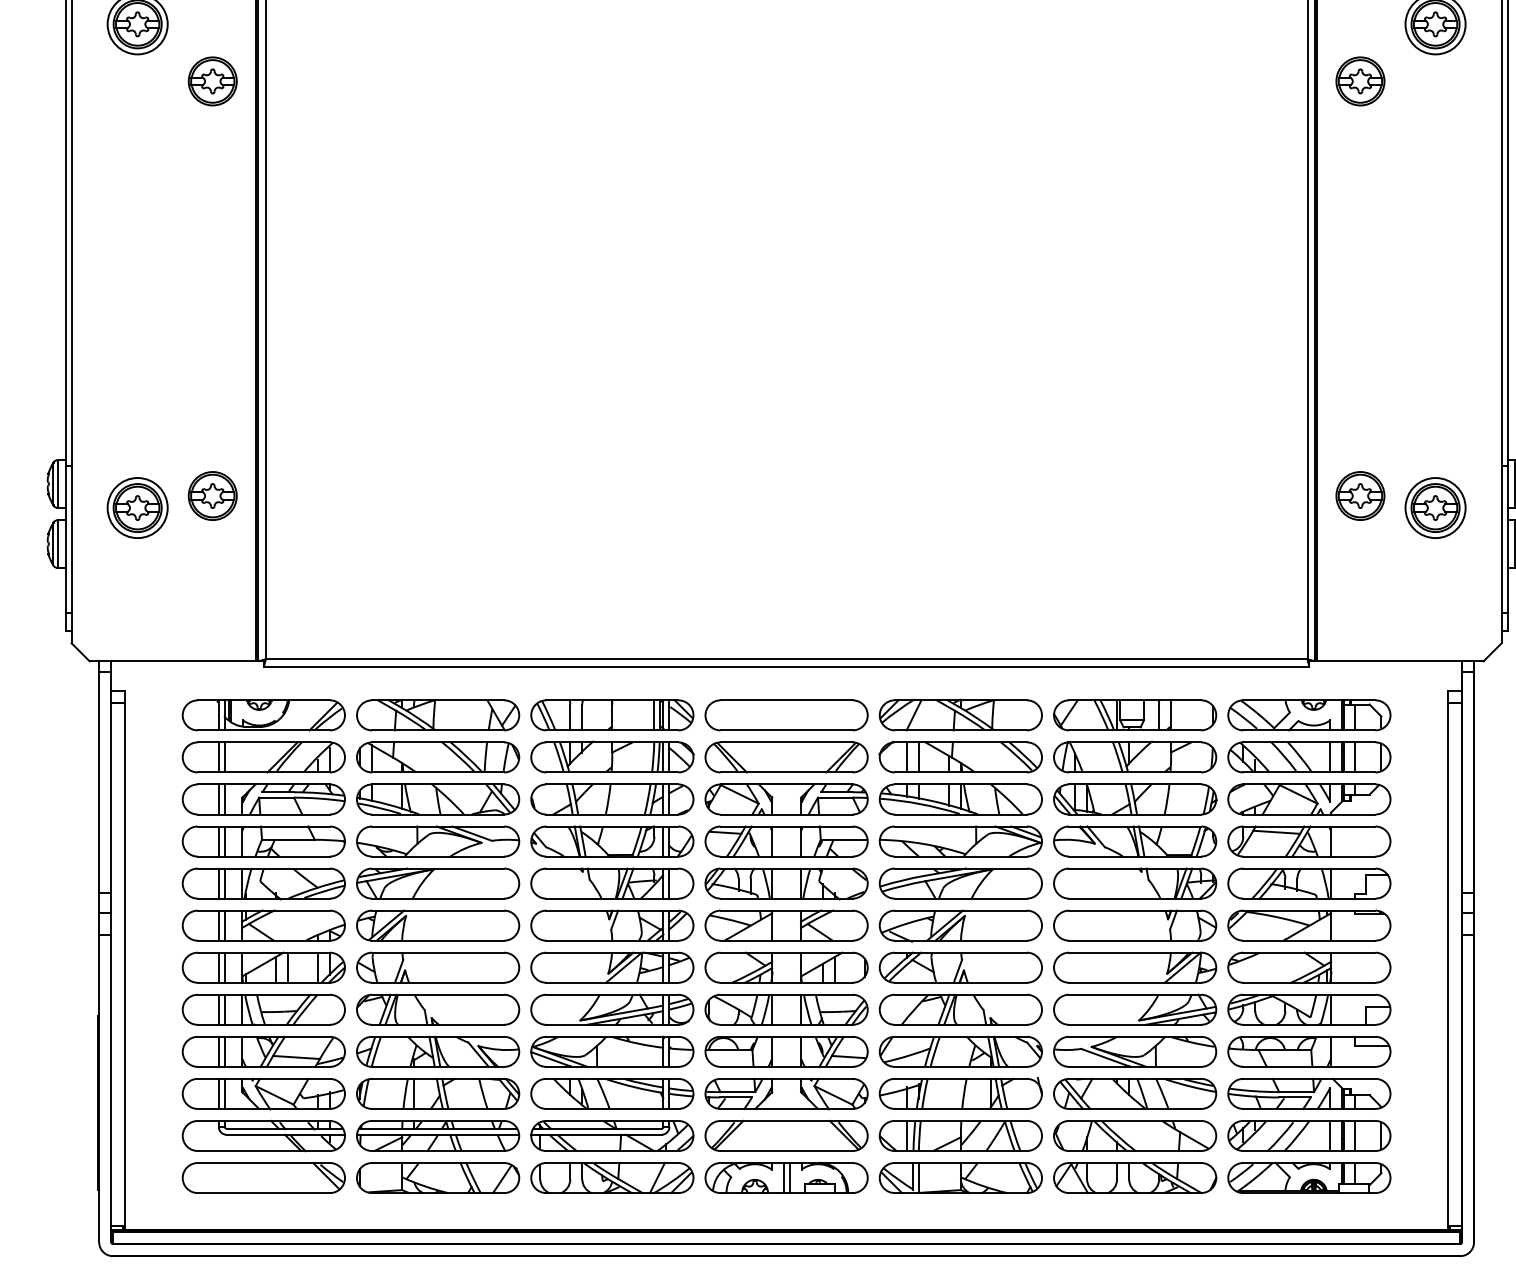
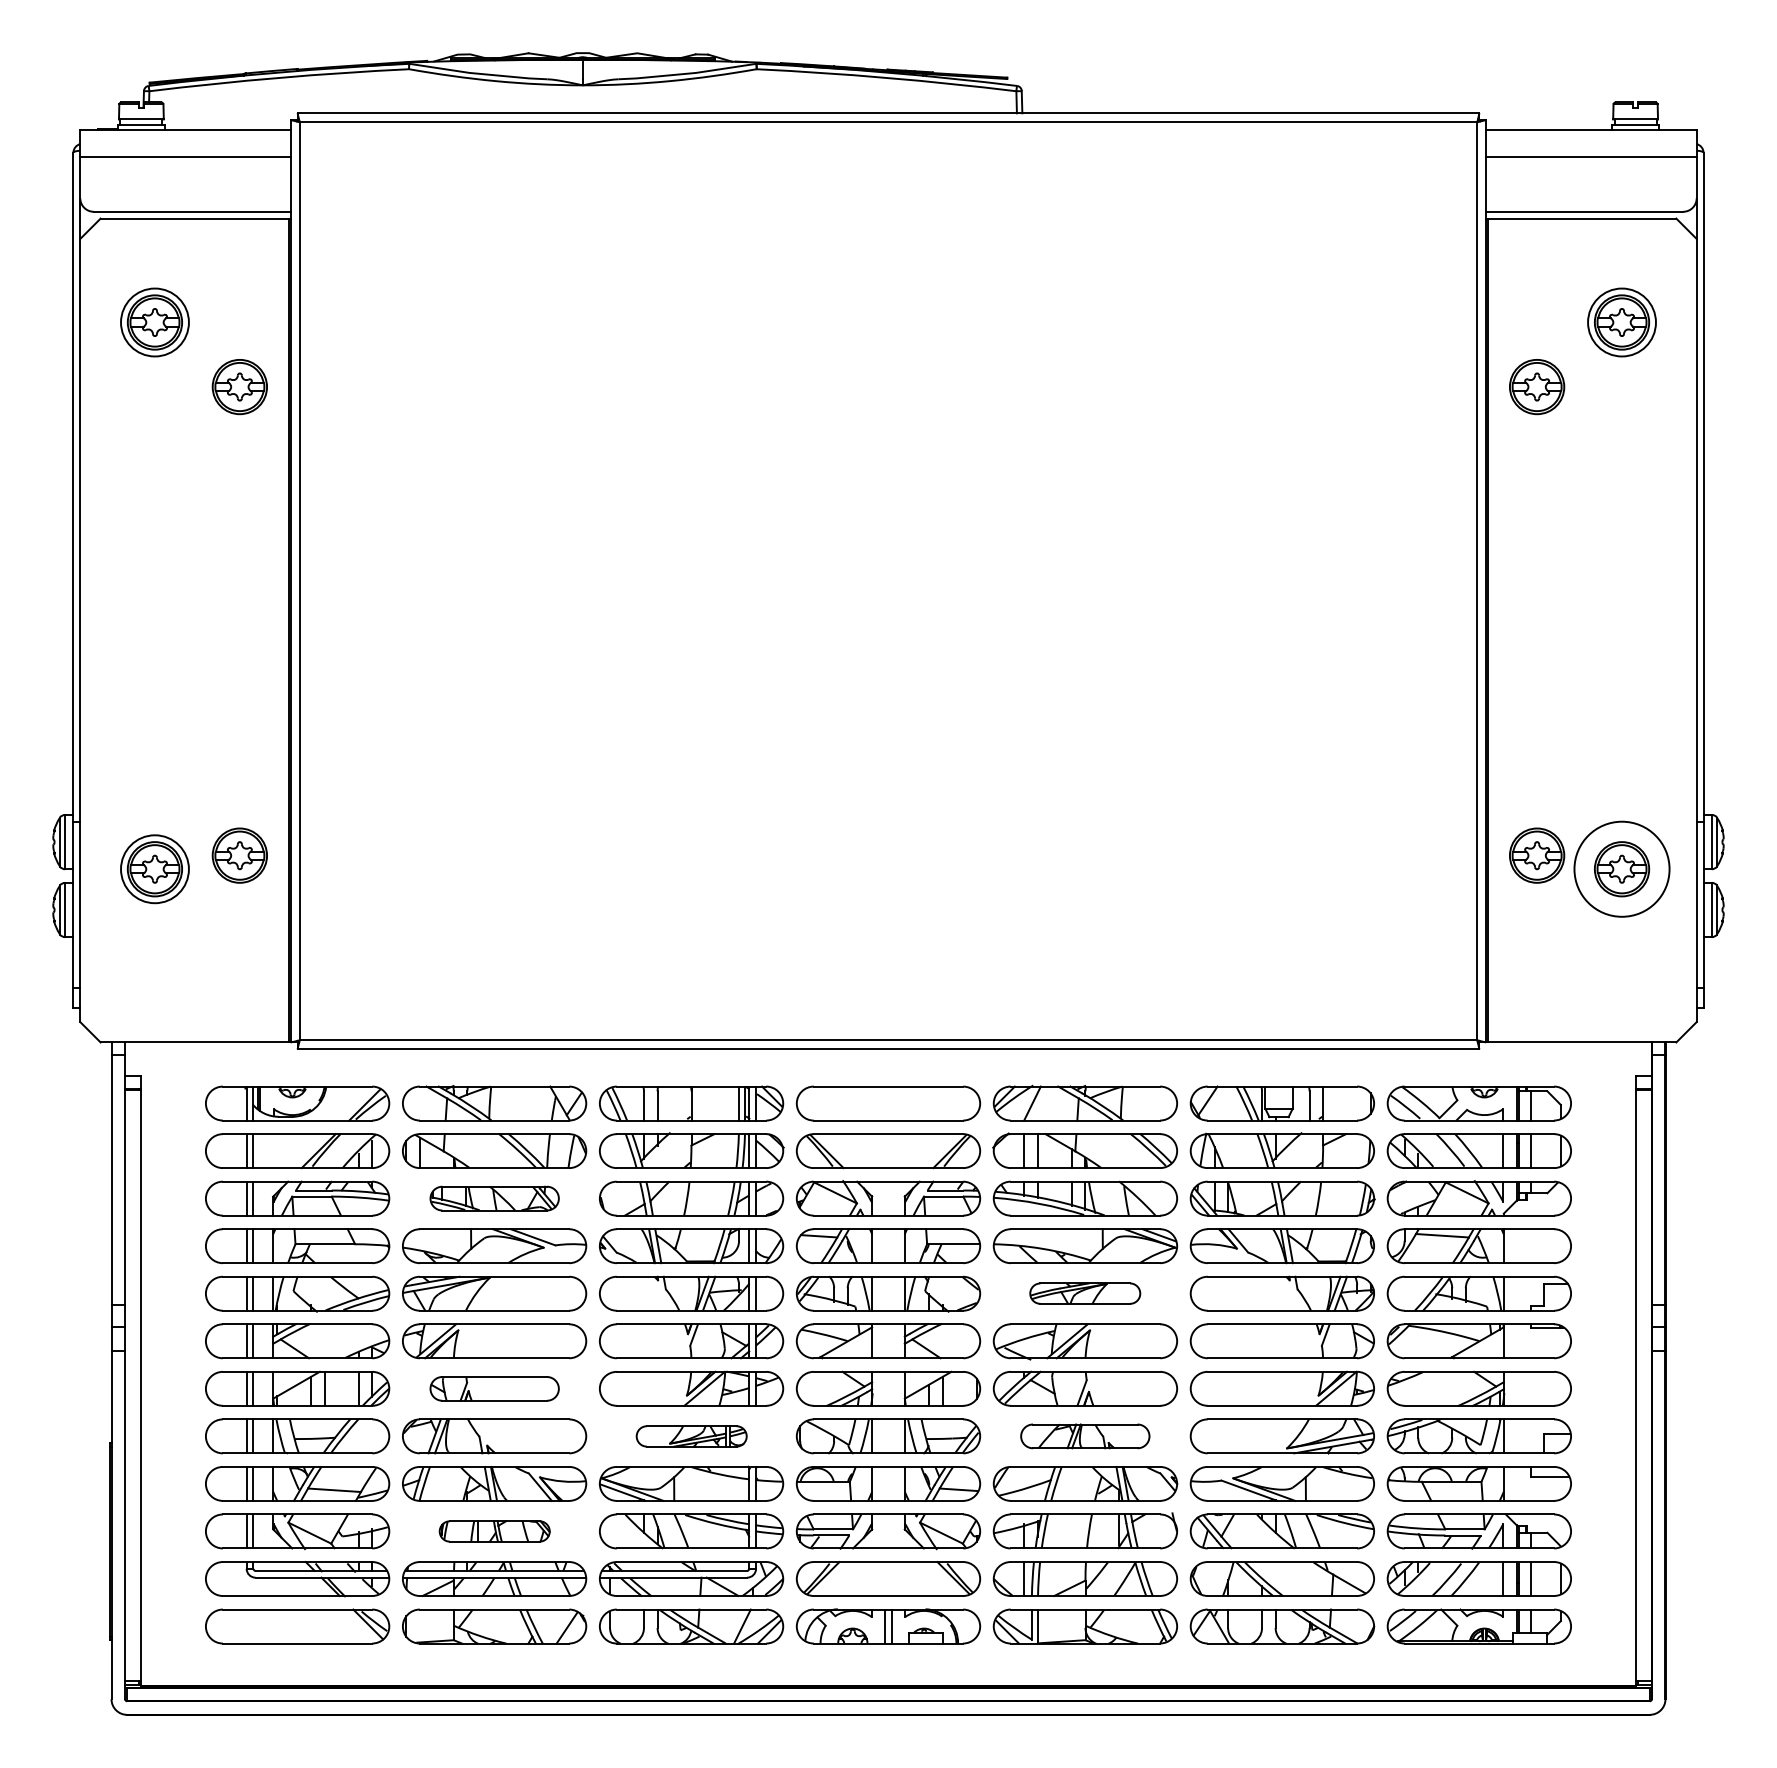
circle: (1435, 508) -> (1621, 869), size x1.4
part: (438, 799) -> (494, 1198), size x0.7
part: (960, 883) -> (1084, 1293), size x0.6
part: (438, 967) -> (494, 1388), size x0.7
part: (612, 1009) -> (691, 1436), size x0.6
part: (960, 1009) -> (1084, 1436), size x0.7
part: (438, 1093) -> (494, 1531), size x0.6

